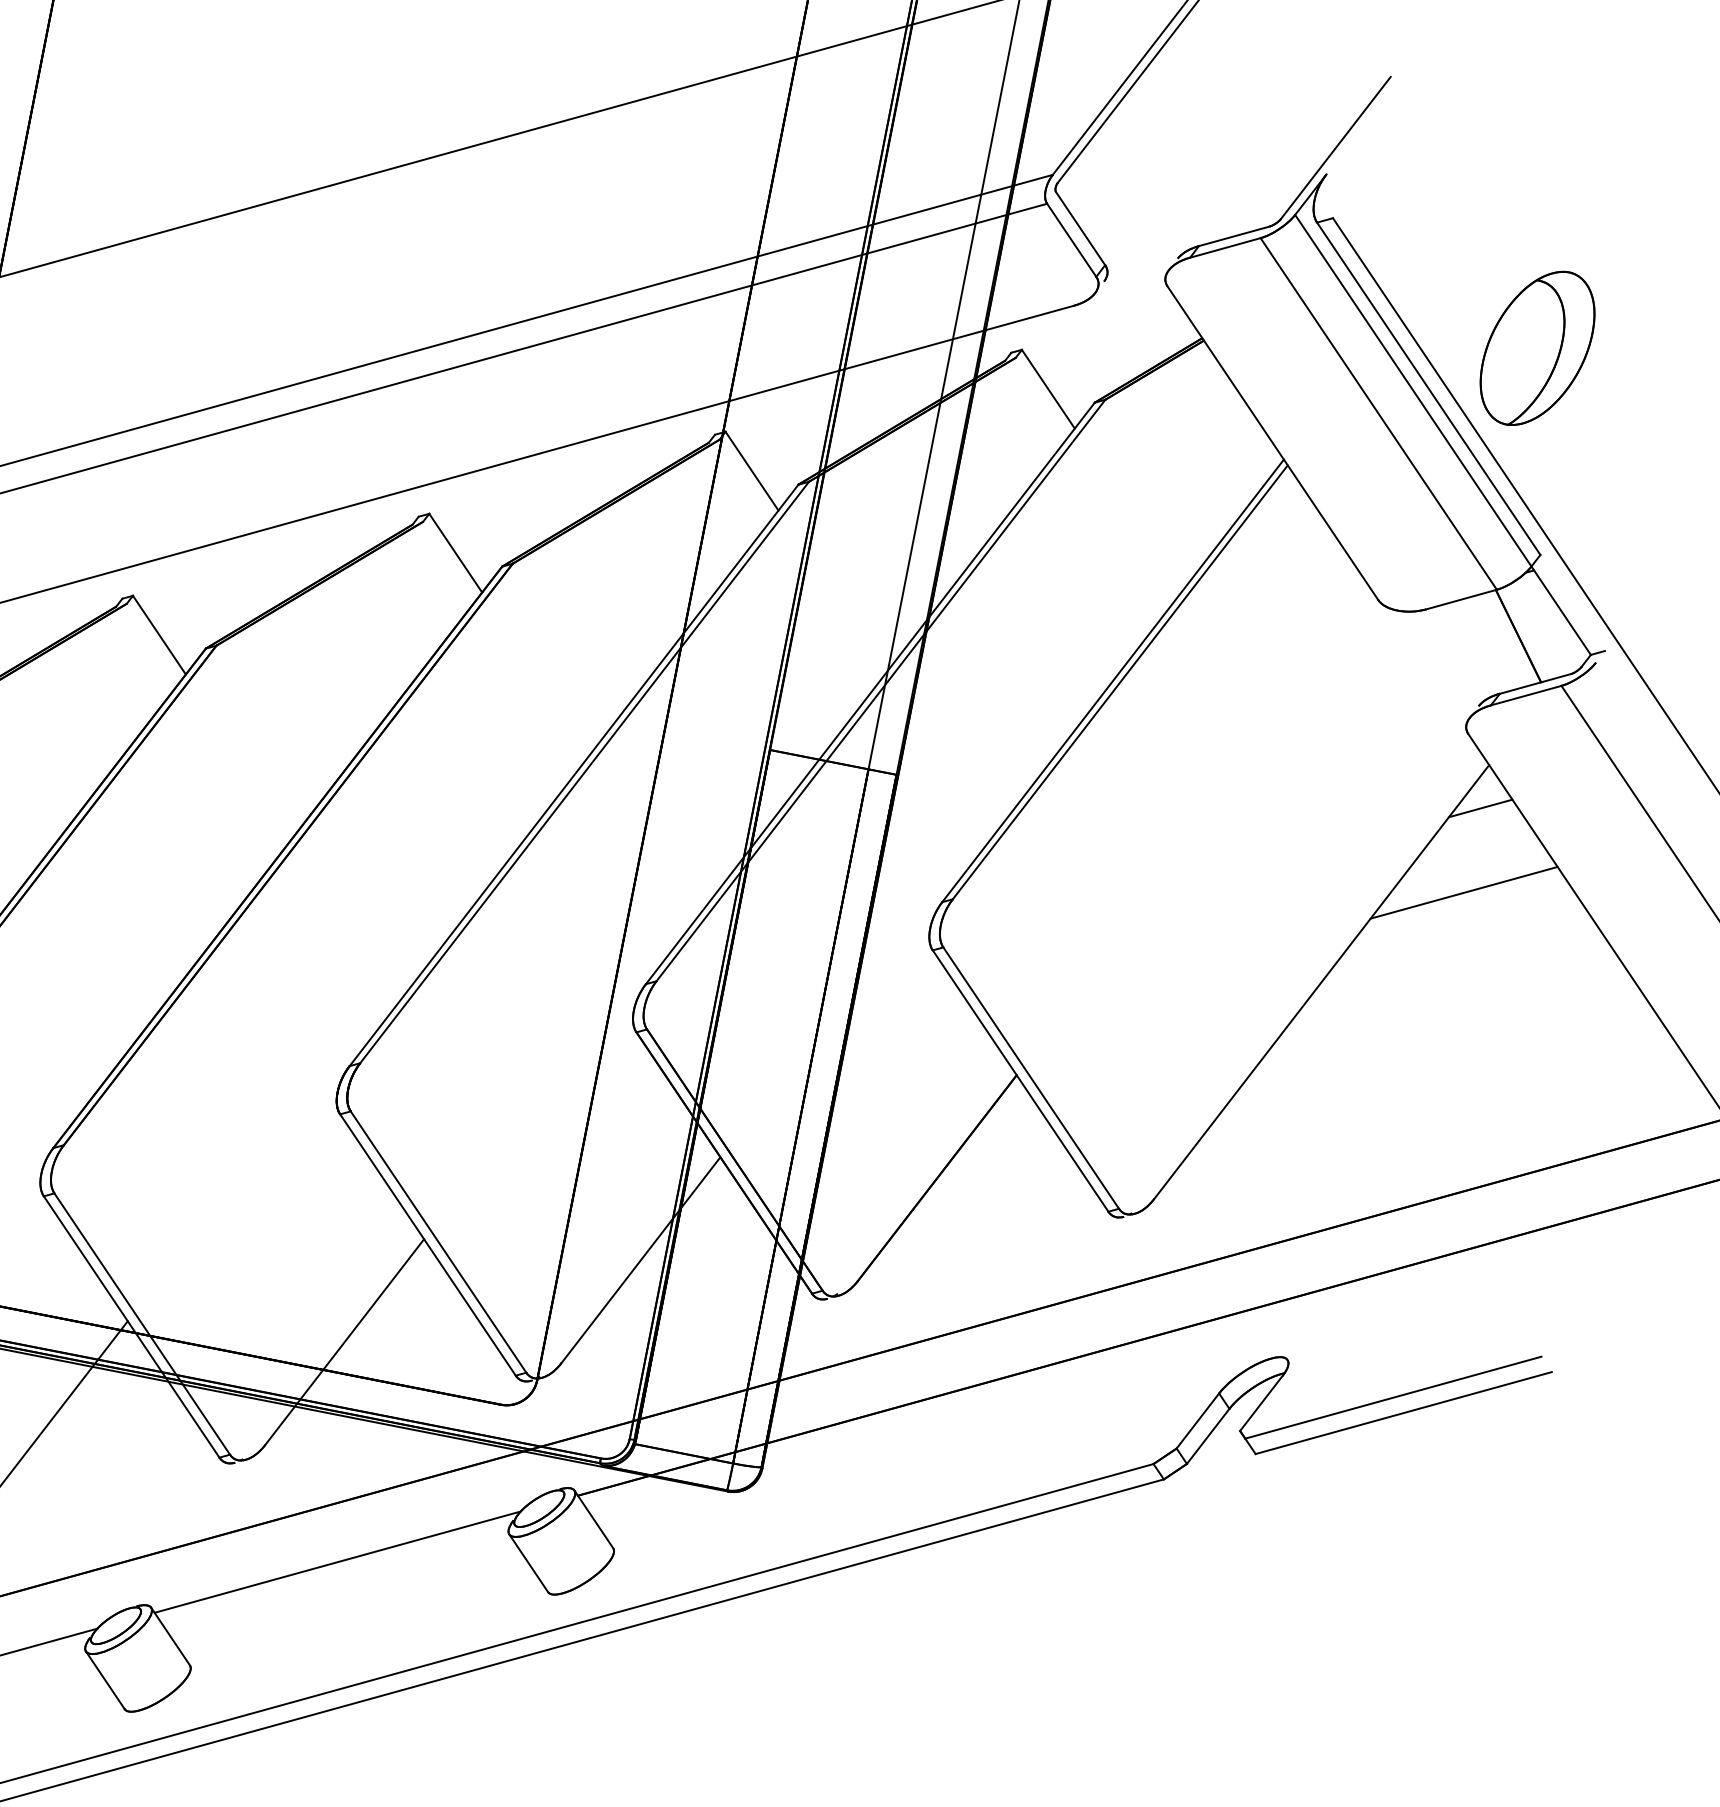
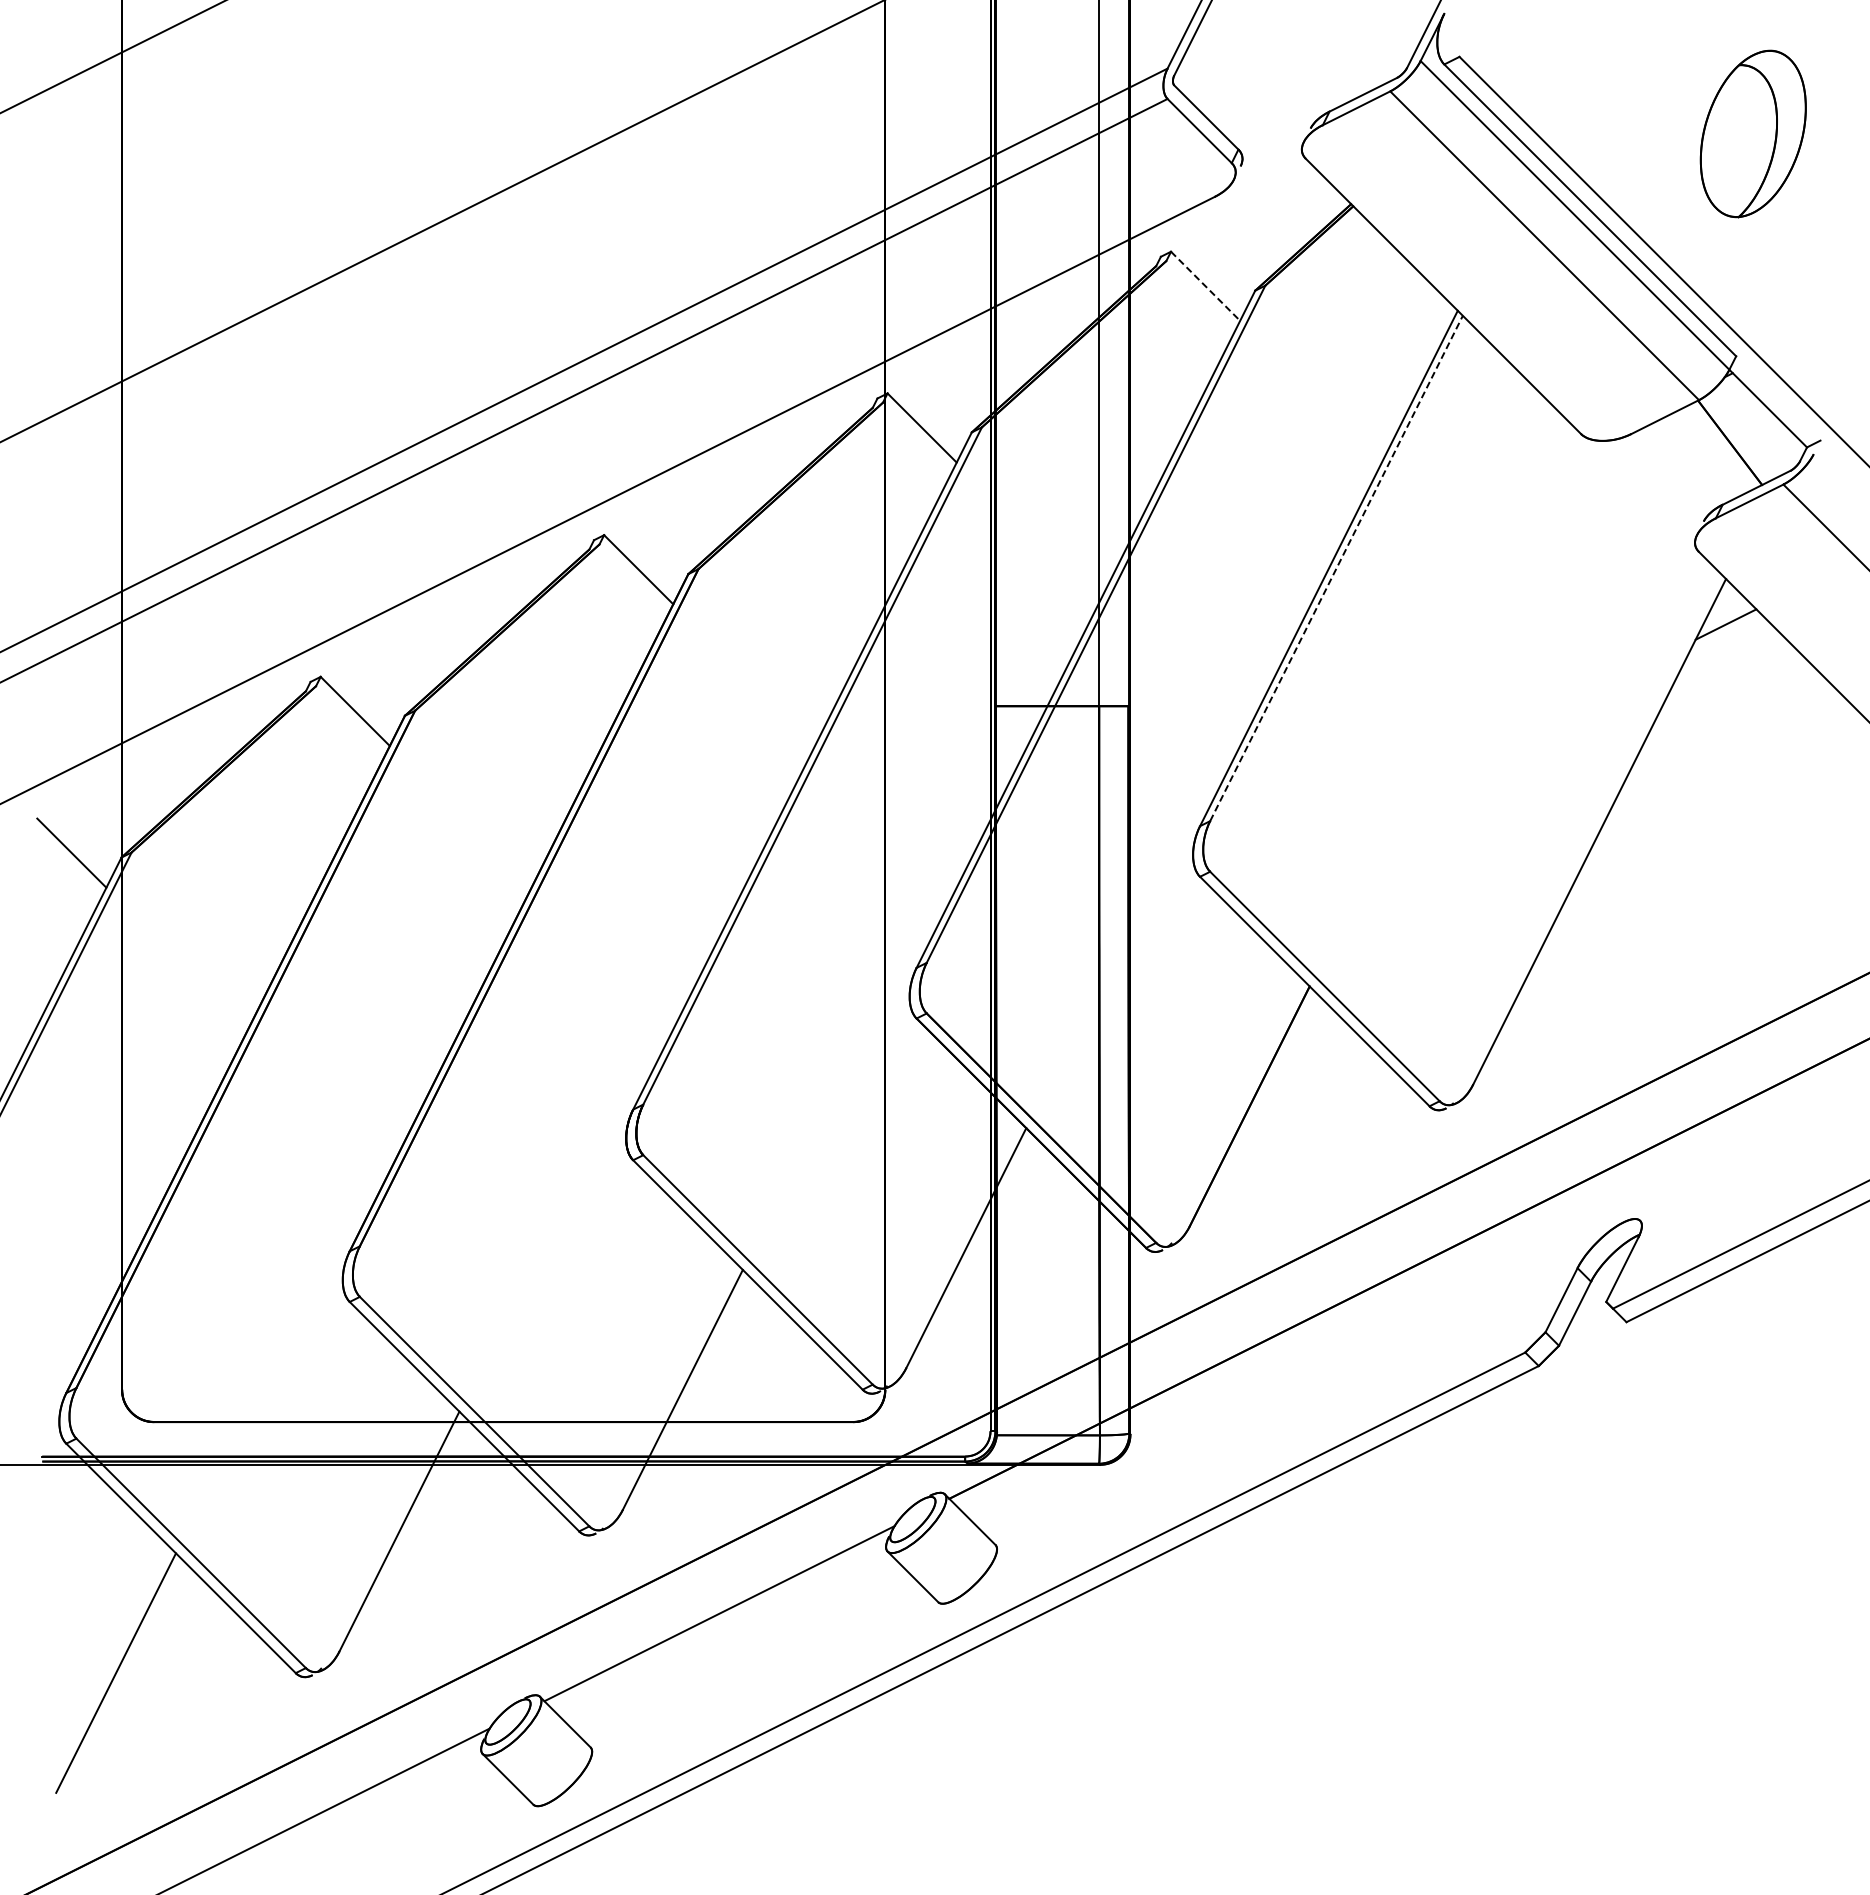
part: (1536, 347) -> (1752, 133), moved
line: (1048, 389) -> (1205, 286), solid -> dashed
line: (1120, 682) -> (1336, 568), solid -> dashed
line: (1463, 892) -> (1725, 712), removed

